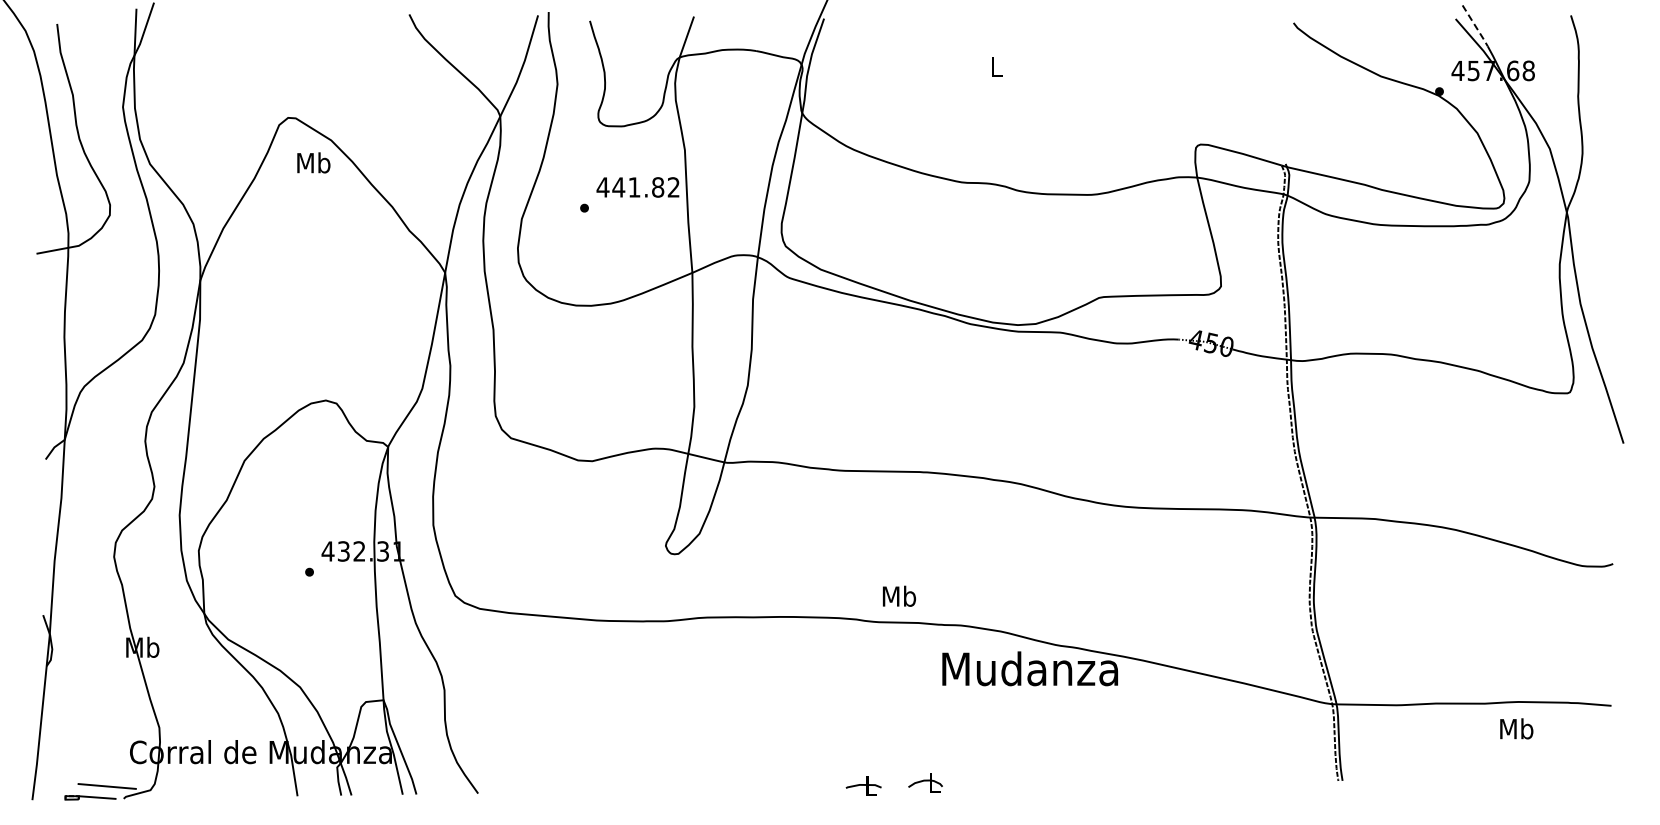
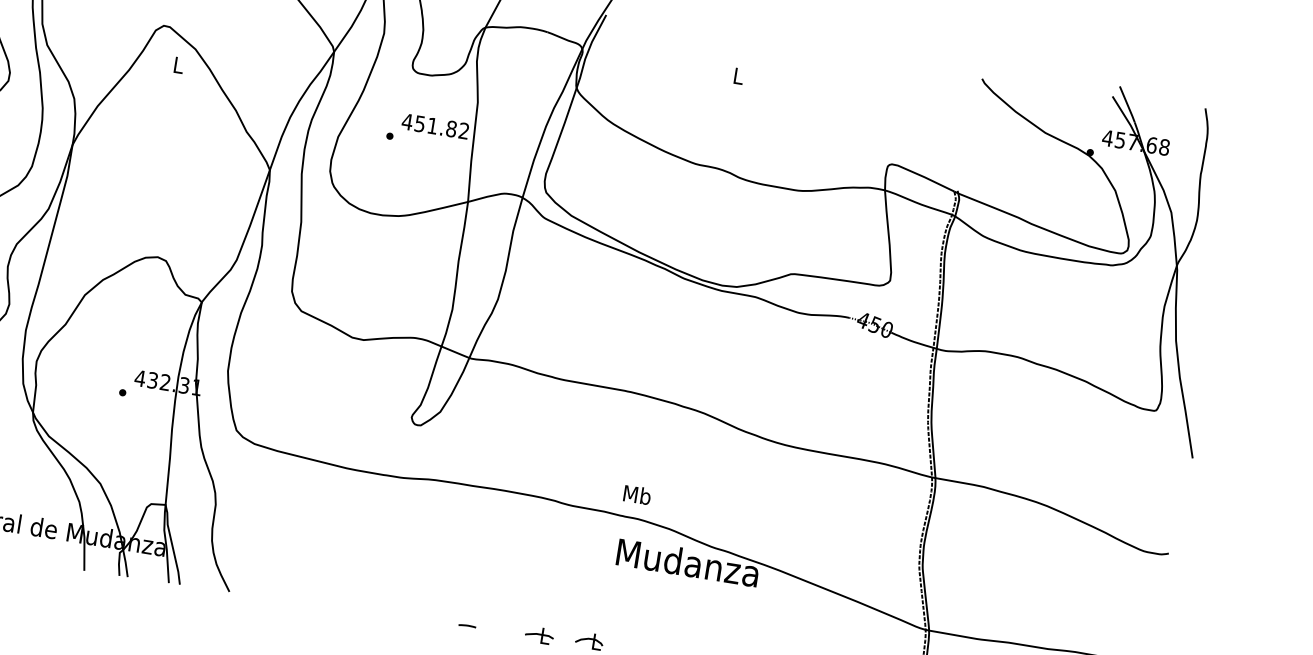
line: (1475, 26) -> (1127, 104), dashed -> solid
text: (313, 162) -> (178, 64), Mb -> L
text: (618, 187) -> (419, 124), 441.82 -> 451.82
text: (899, 595) -> (637, 494), moved
line: (774, 788) -> (467, 625), added

